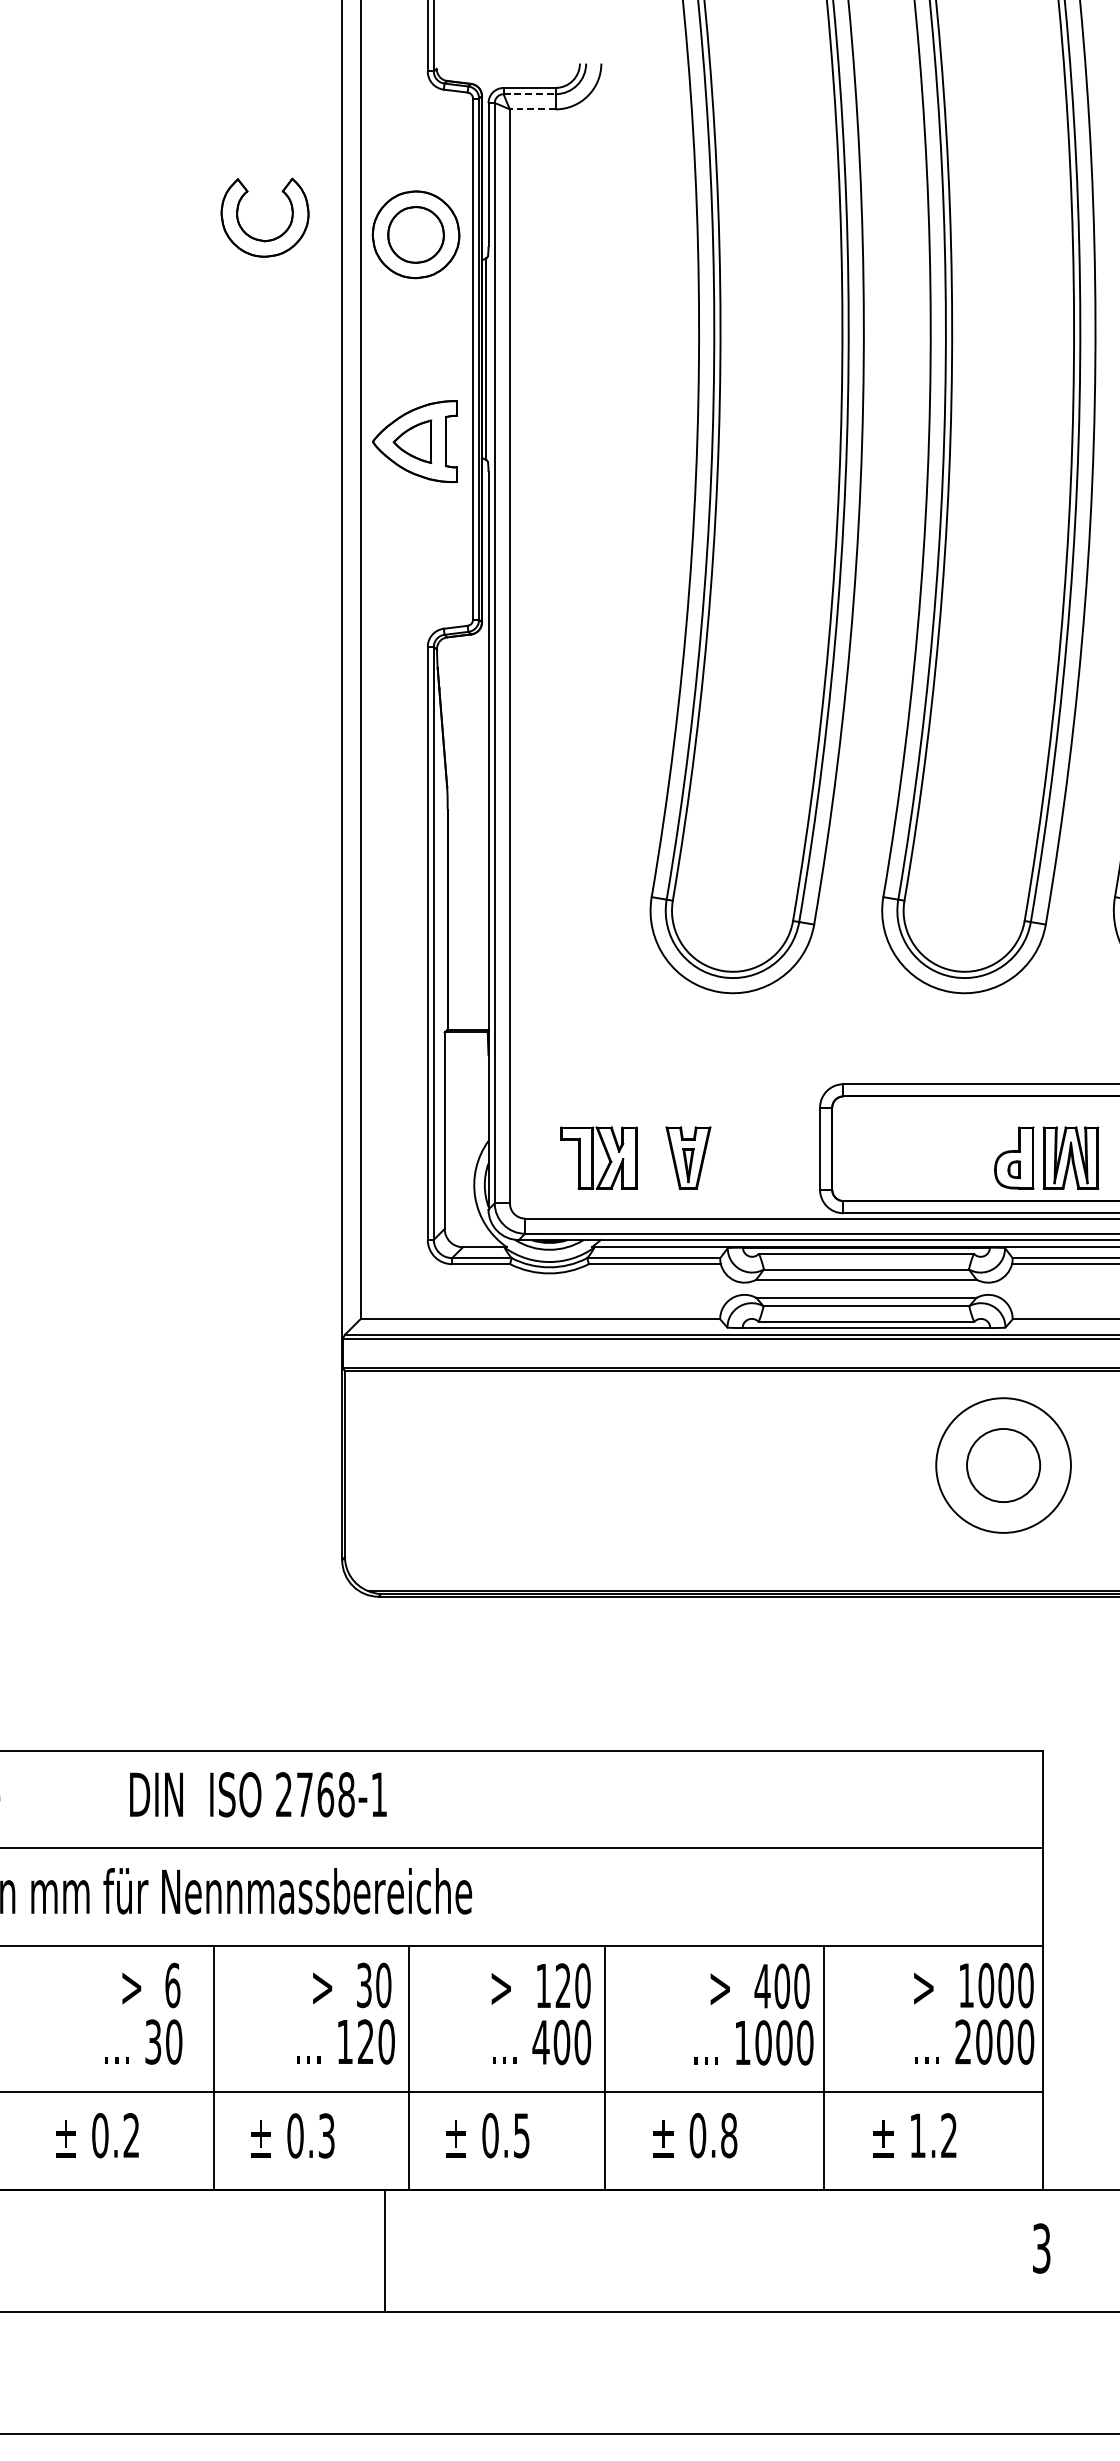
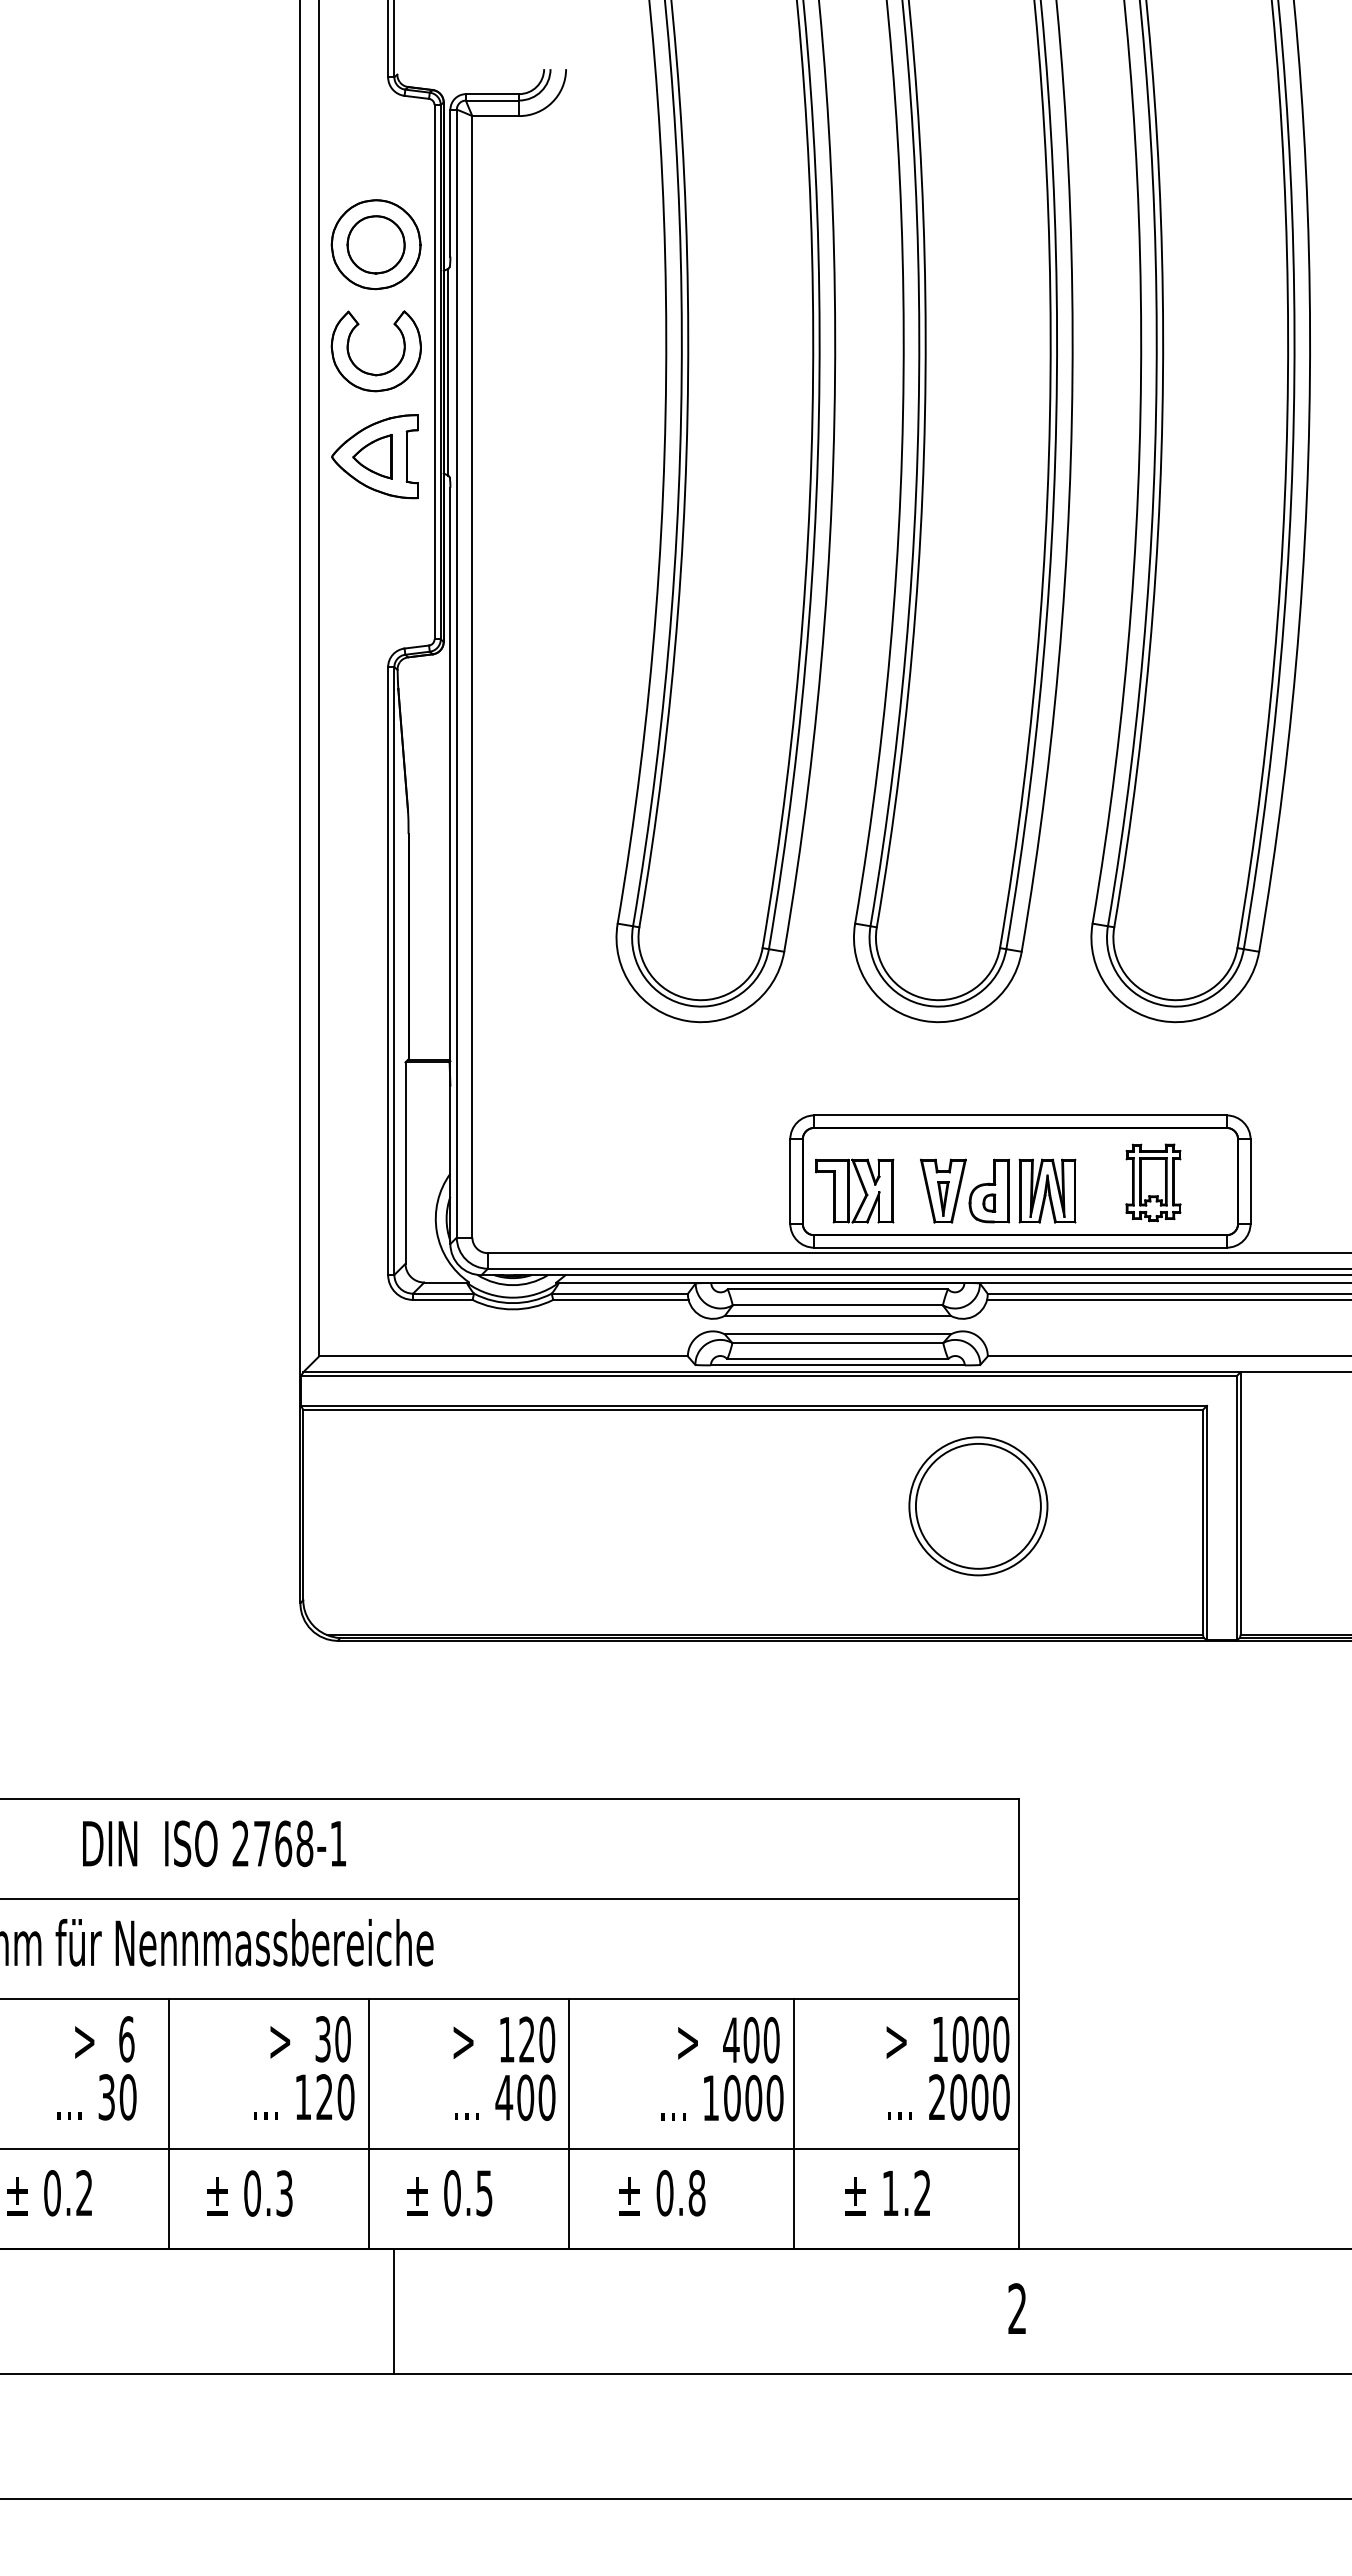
line: (529, 94) -> (492, 100), dashed -> solid
line: (532, 109) -> (495, 116), dashed -> solid
part: (258, 238) -> (369, 372), moved
part: (598, 1157) -> (854, 1190), moved
part: (688, 1157) -> (943, 1190), moved
circle: (1002, 1464) -> (977, 1505), size x1.67
text: (1041, 2248) -> (1017, 2308), 3 -> 2
line: (385, 2250) -> (394, 2310), moved

